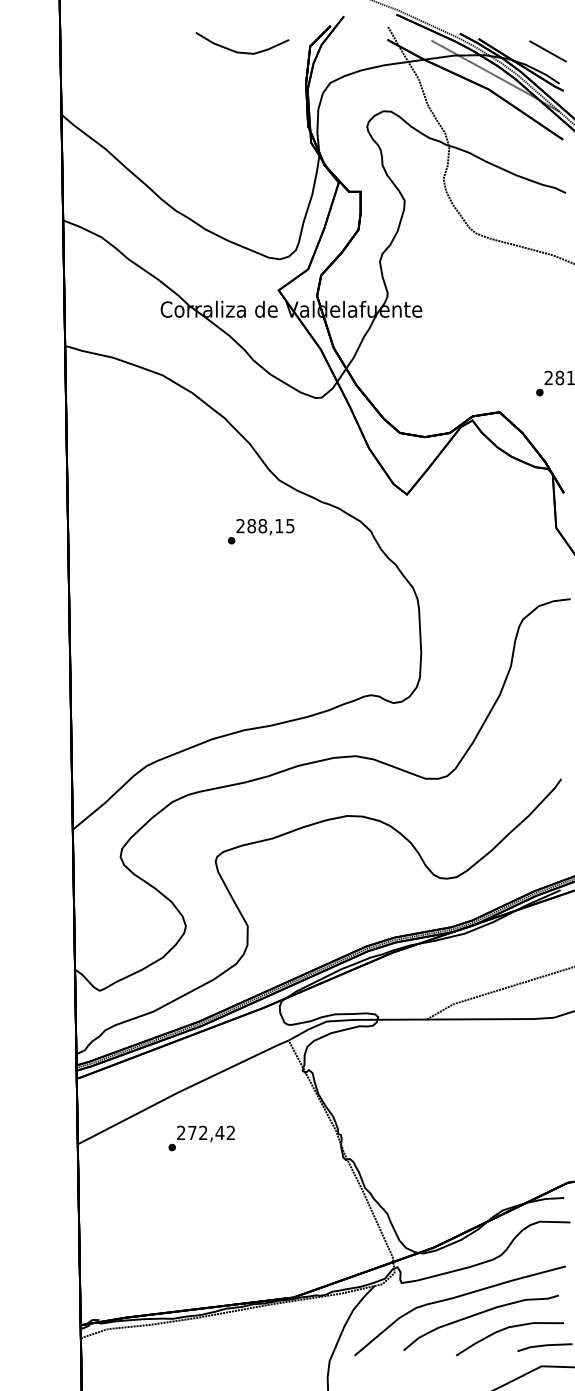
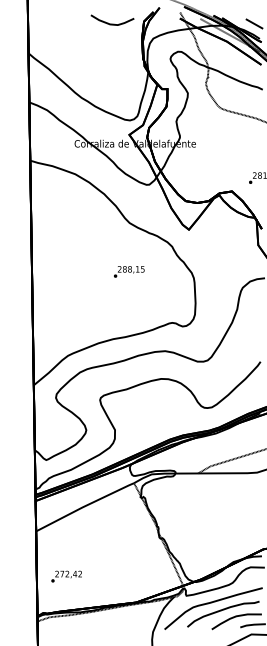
text: (261, 530) -> (129, 271), moved
text: (201, 1138) -> (66, 576), moved

